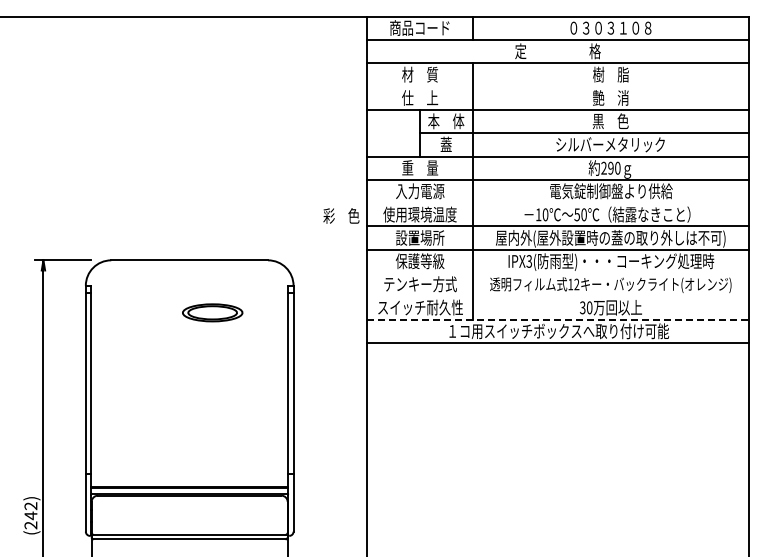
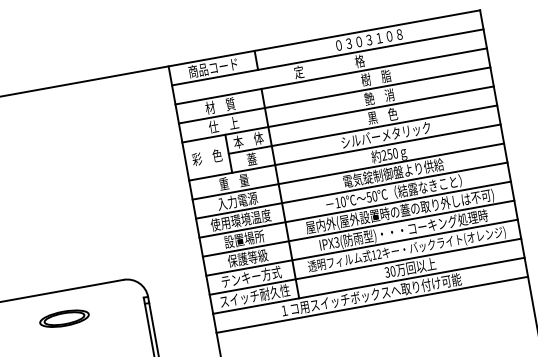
line: (557, 86) -> (334, 95), added
text: (610, 167) -> (389, 153), 290 -> 250
line: (557, 203) -> (351, 190), added
text: (341, 215) -> (207, 157), moved
line: (557, 273) -> (361, 248), added
line: (557, 296) -> (365, 266), added
part: (212, 312) -> (64, 318), moved
line: (557, 319) -> (368, 285), dashed -> solid

